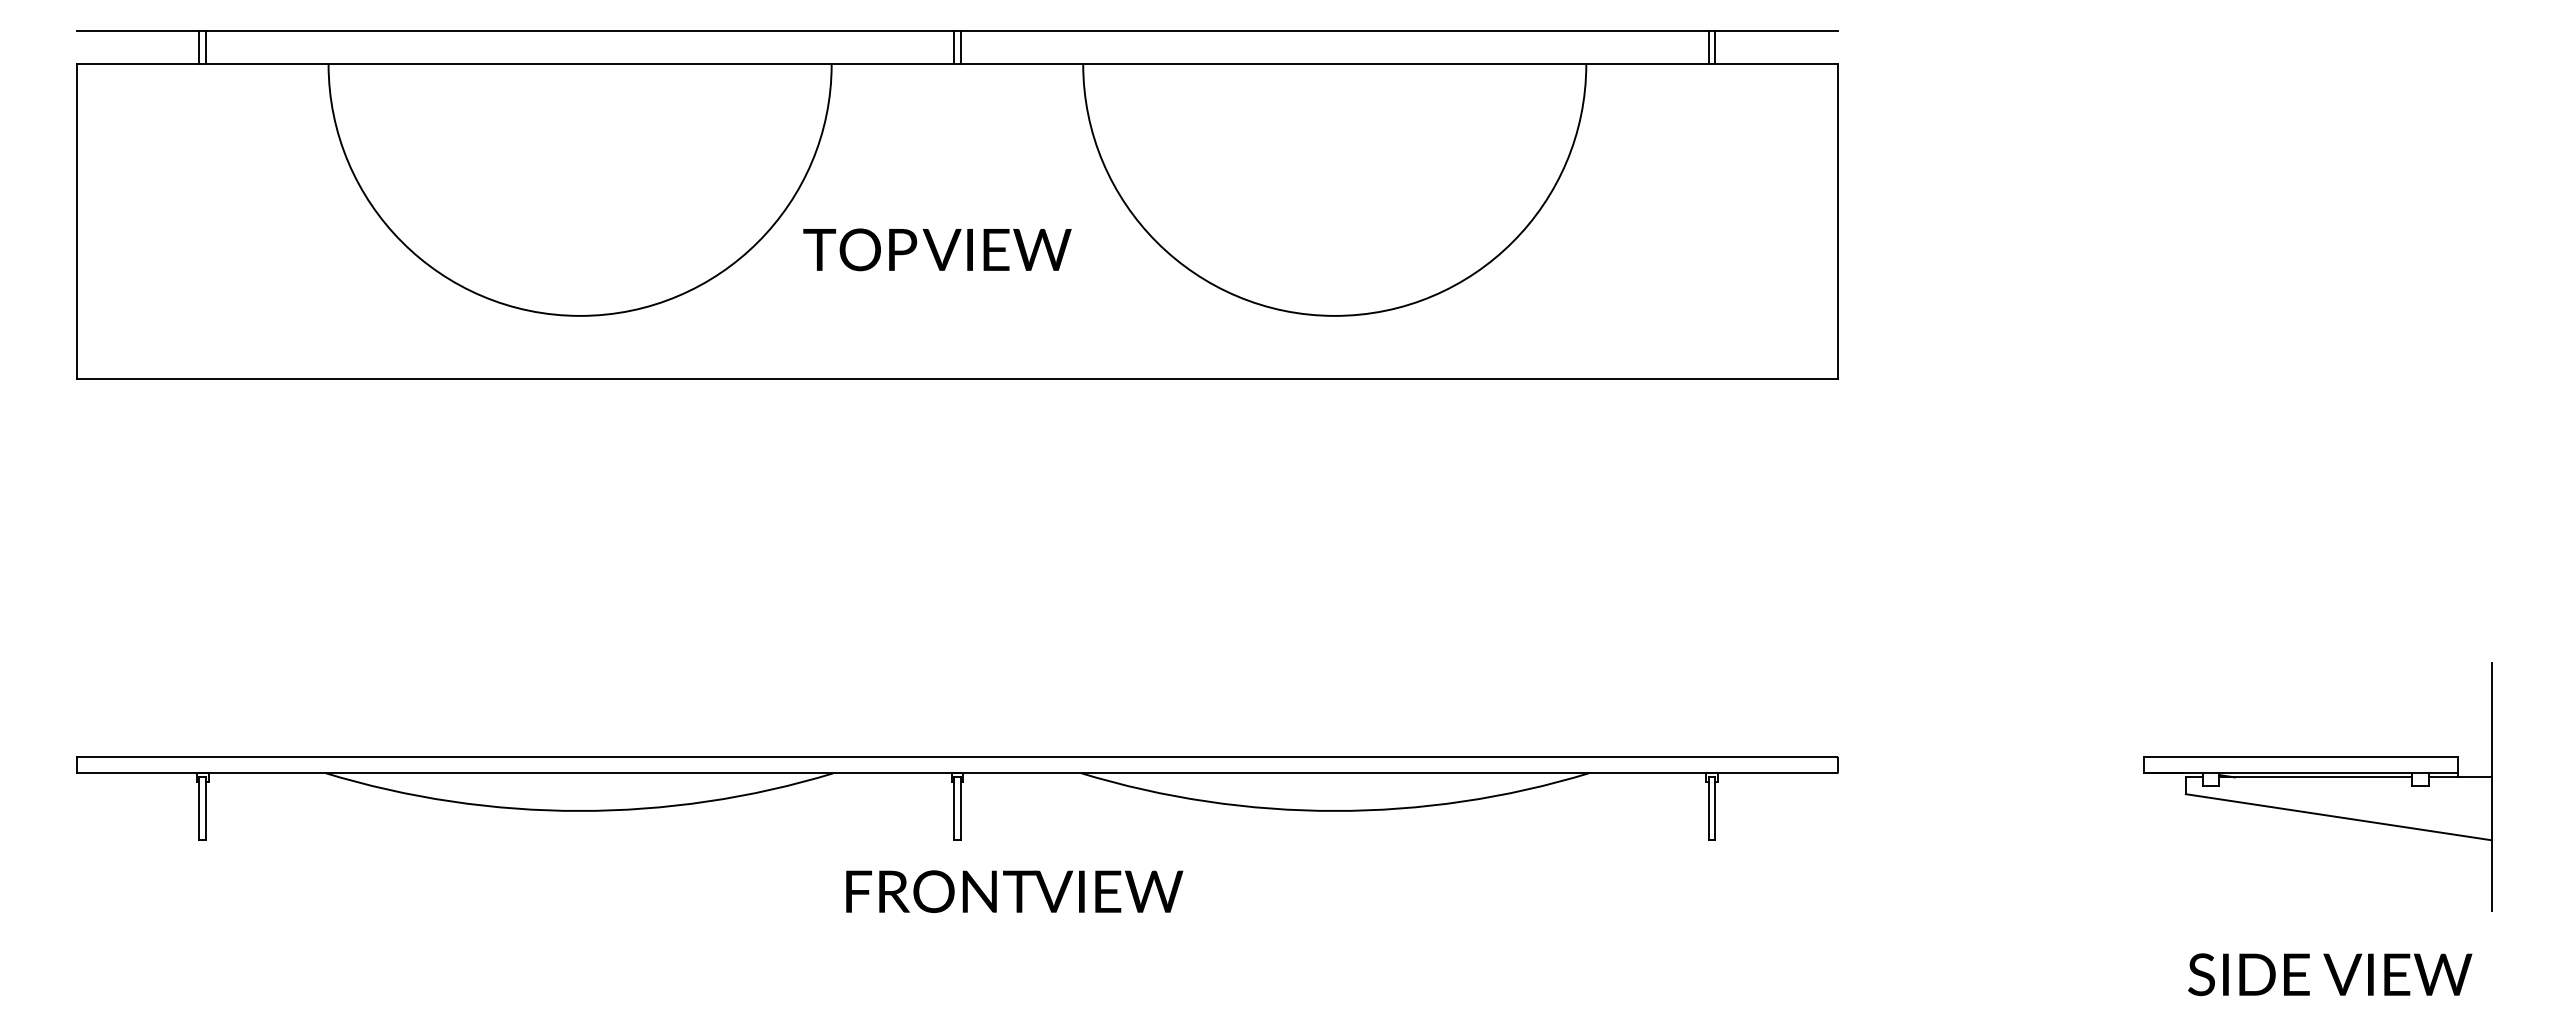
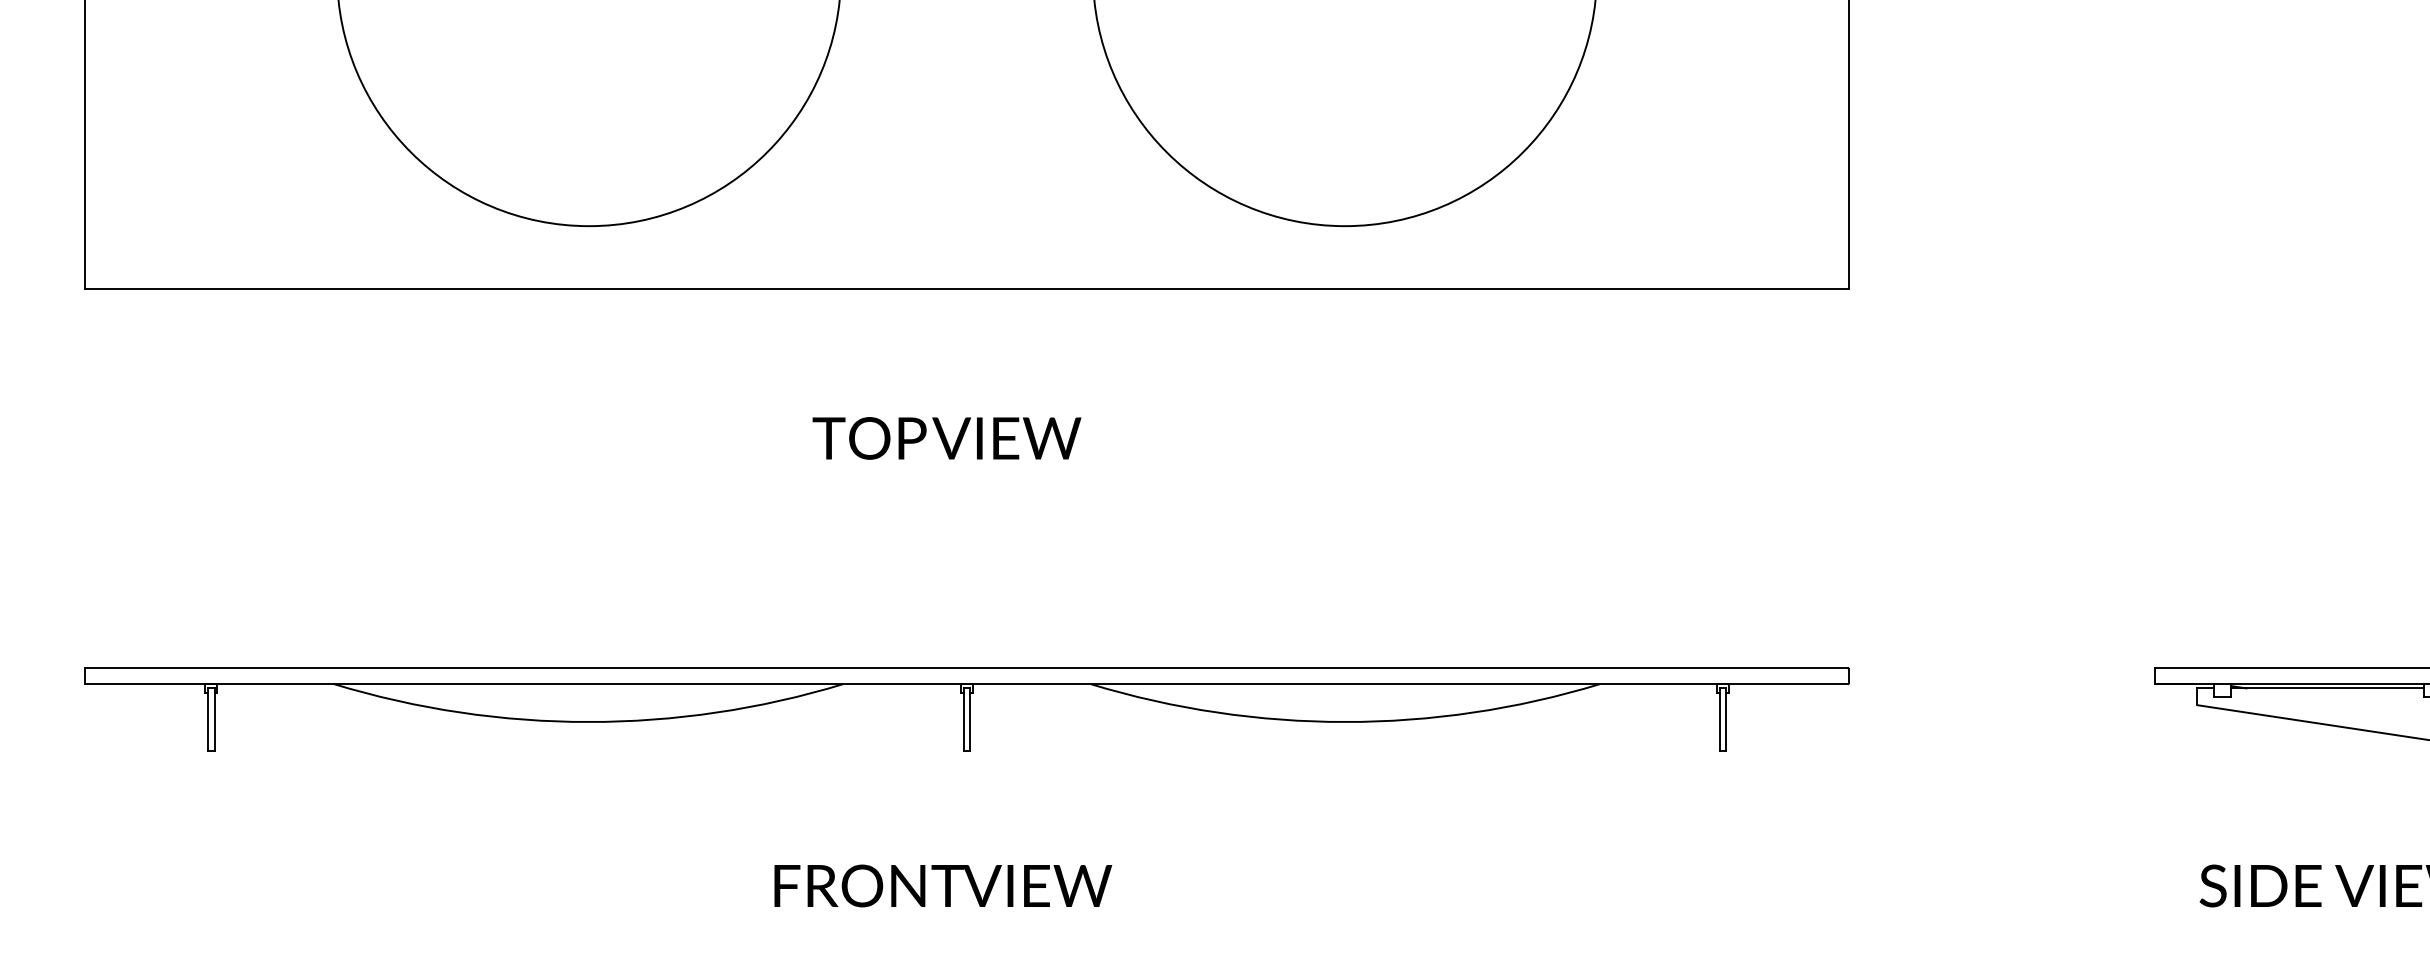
text: (937, 249) -> (947, 438), moved
text: (1014, 891) -> (943, 885), moved

